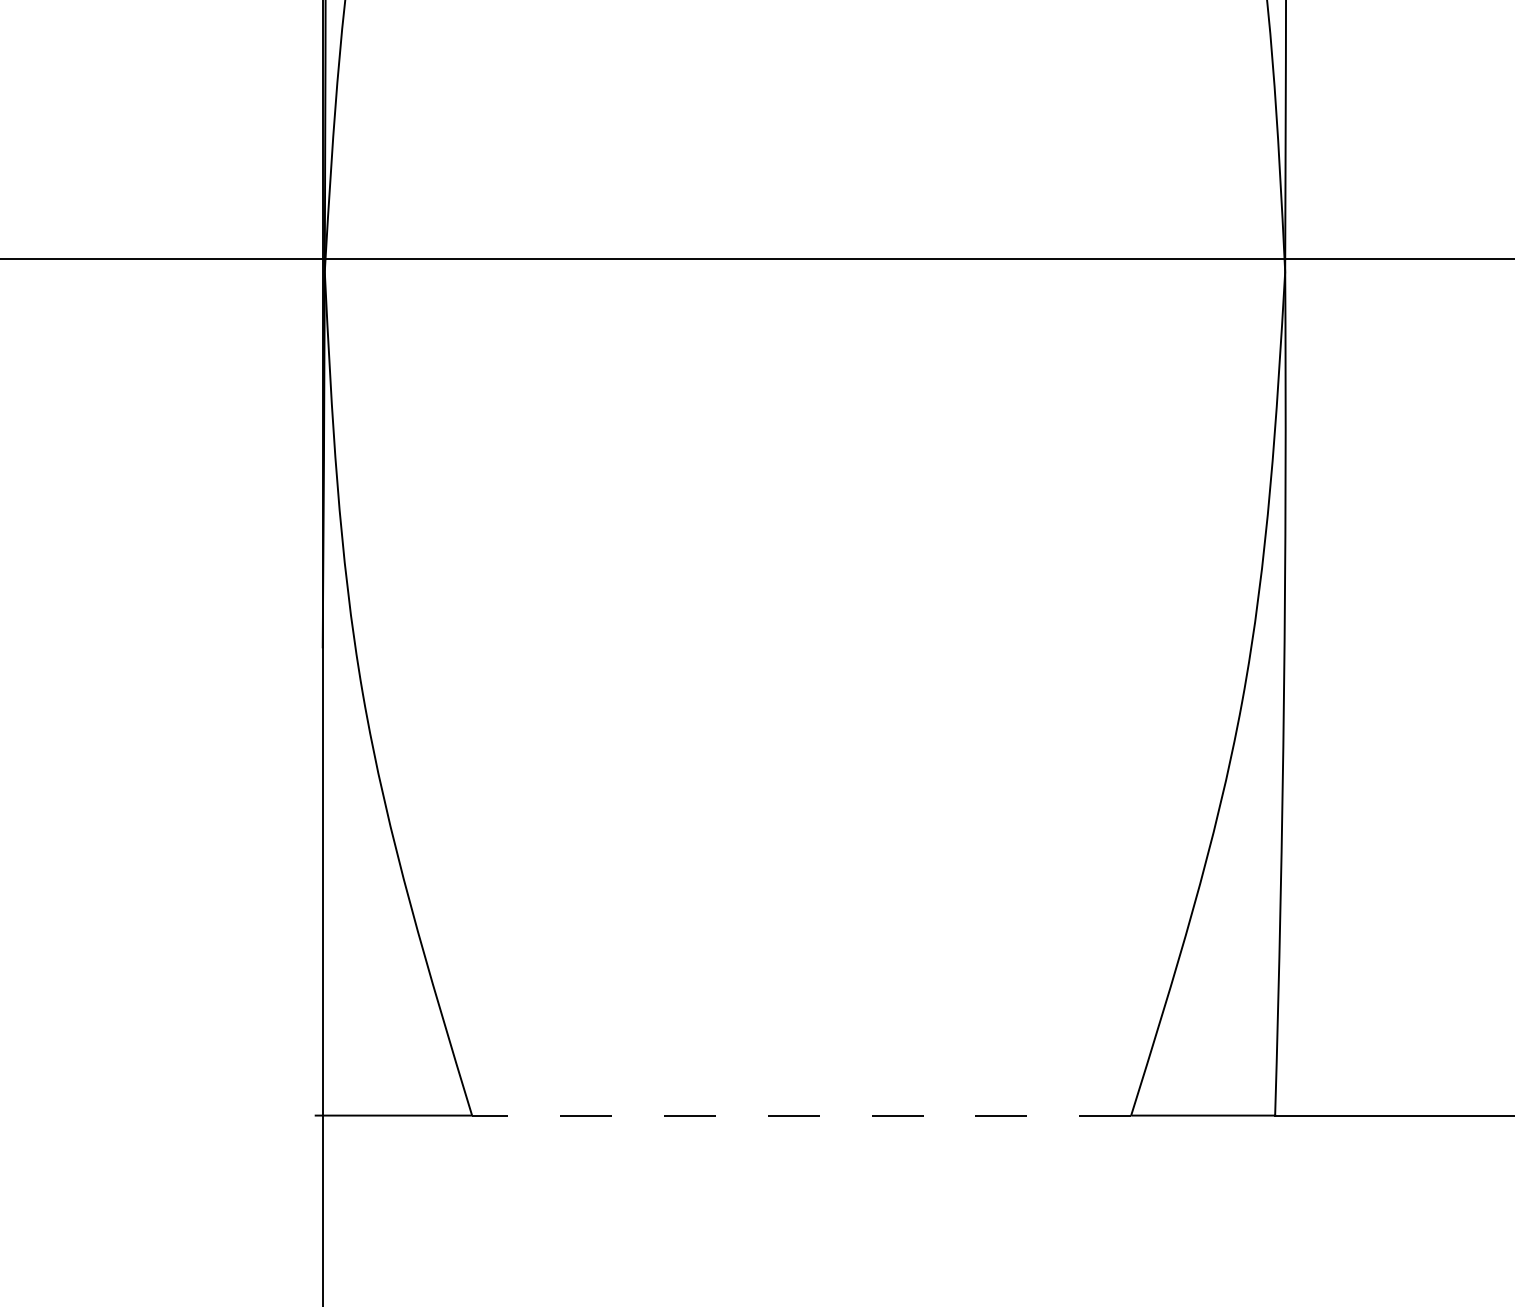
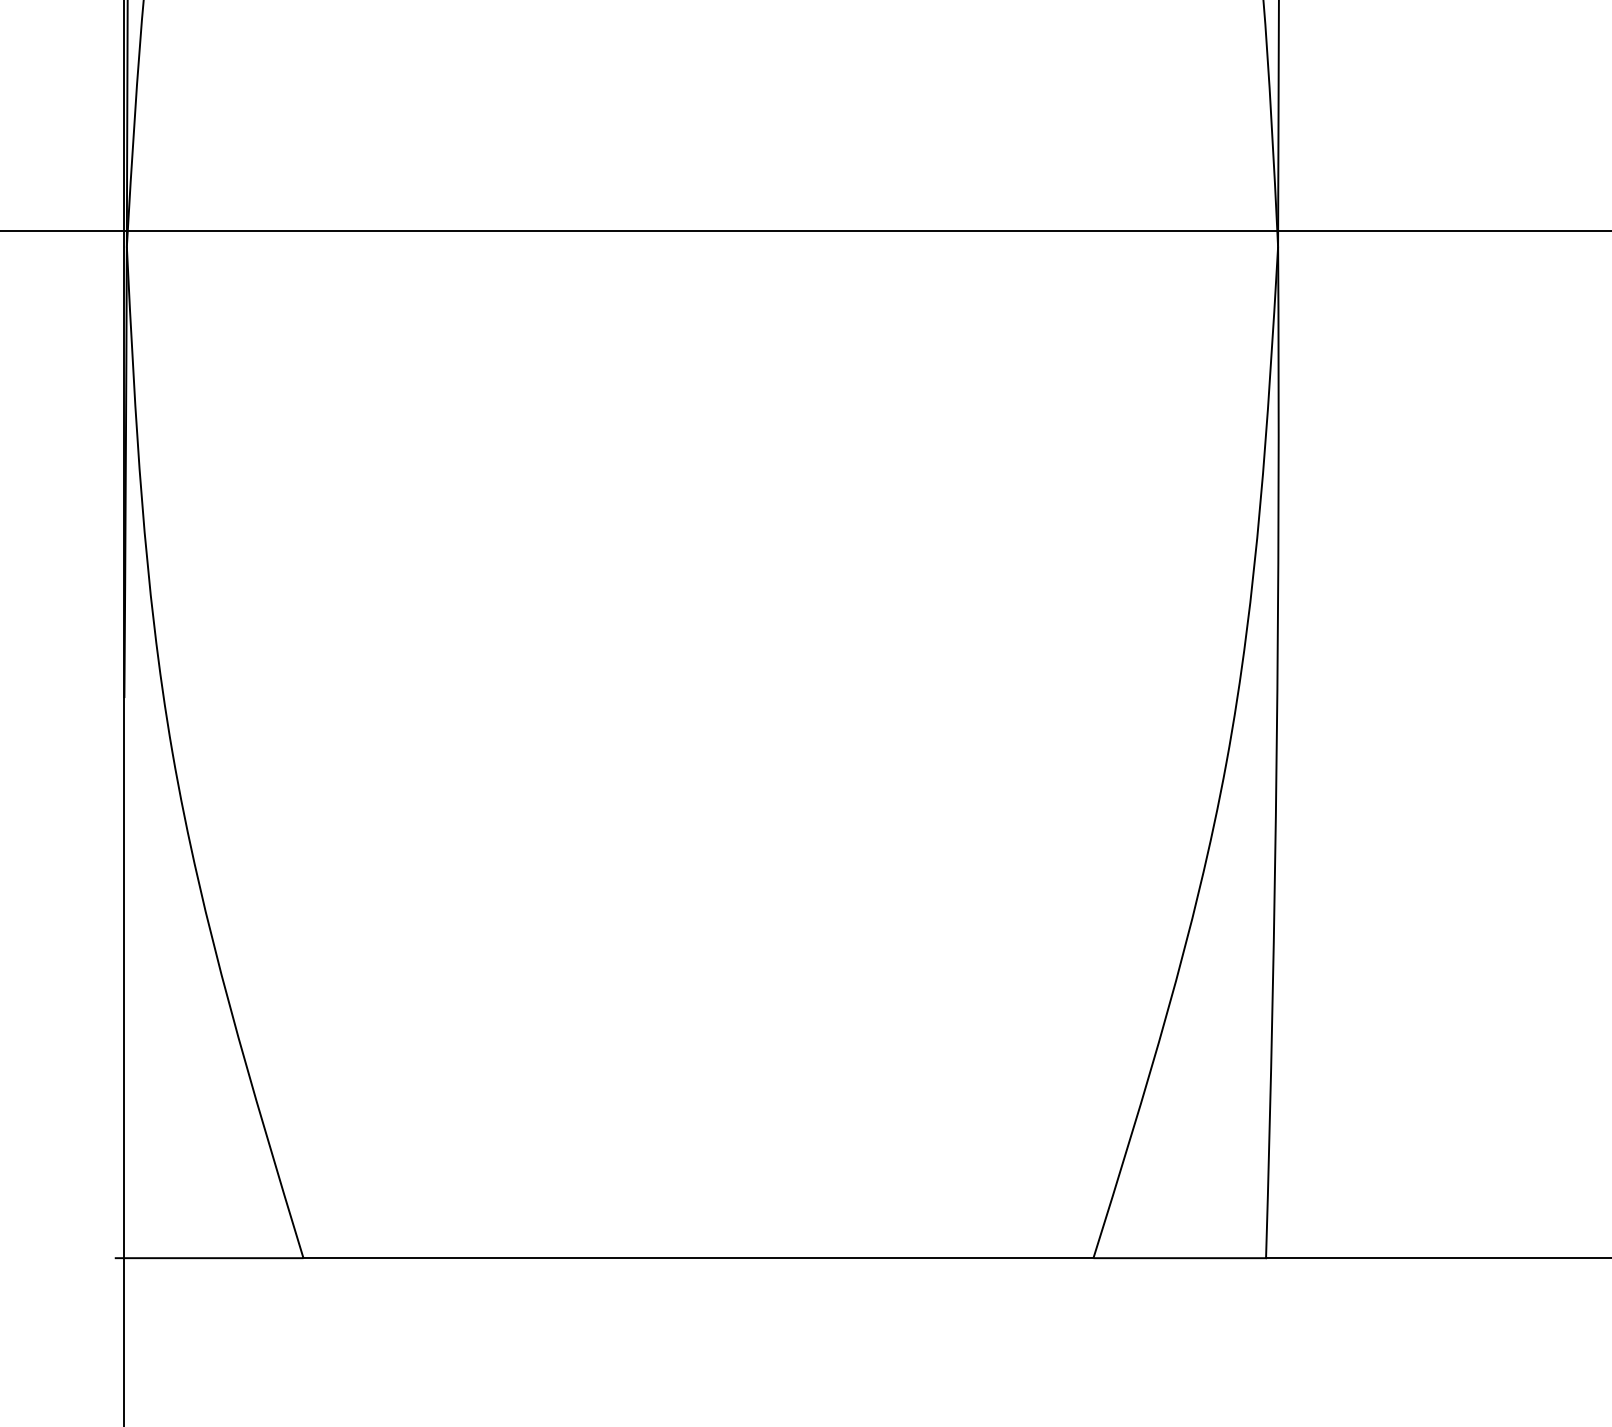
line: (801, 1115) -> (698, 1258), dashed -> solid

